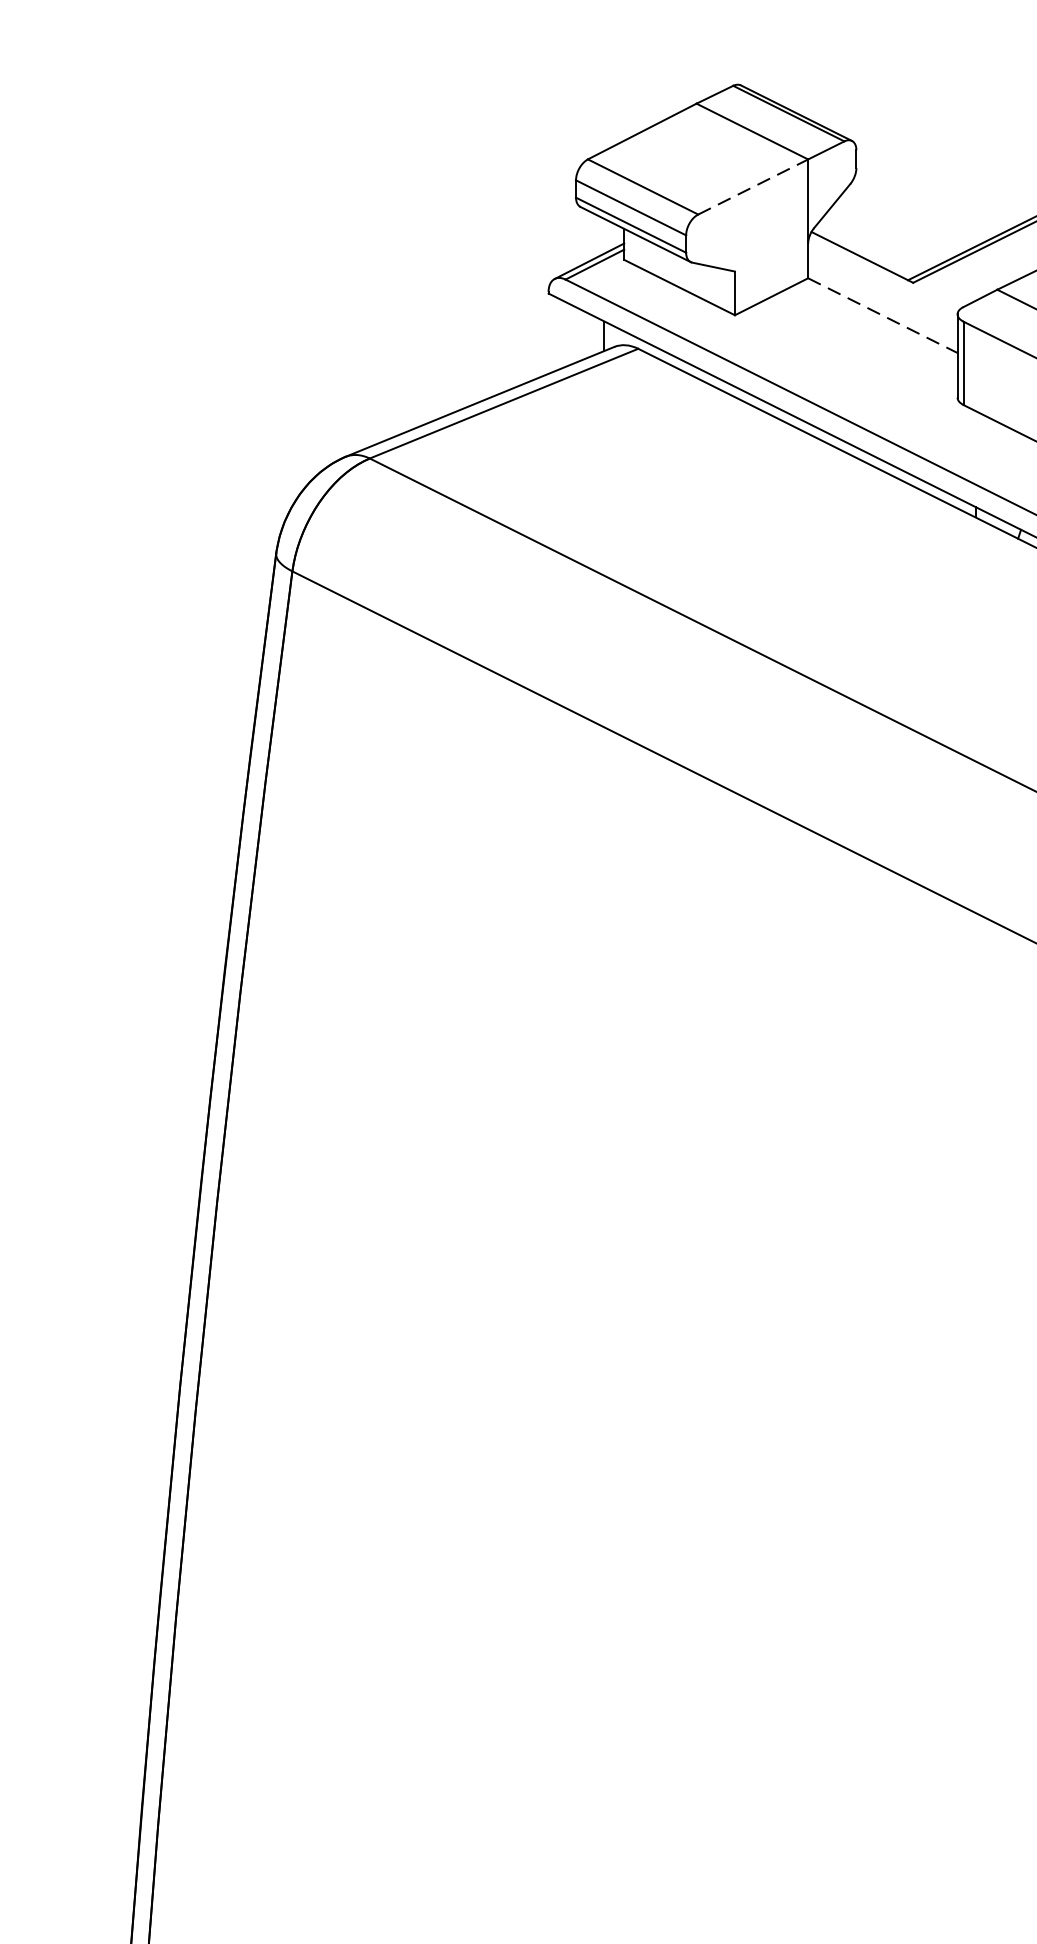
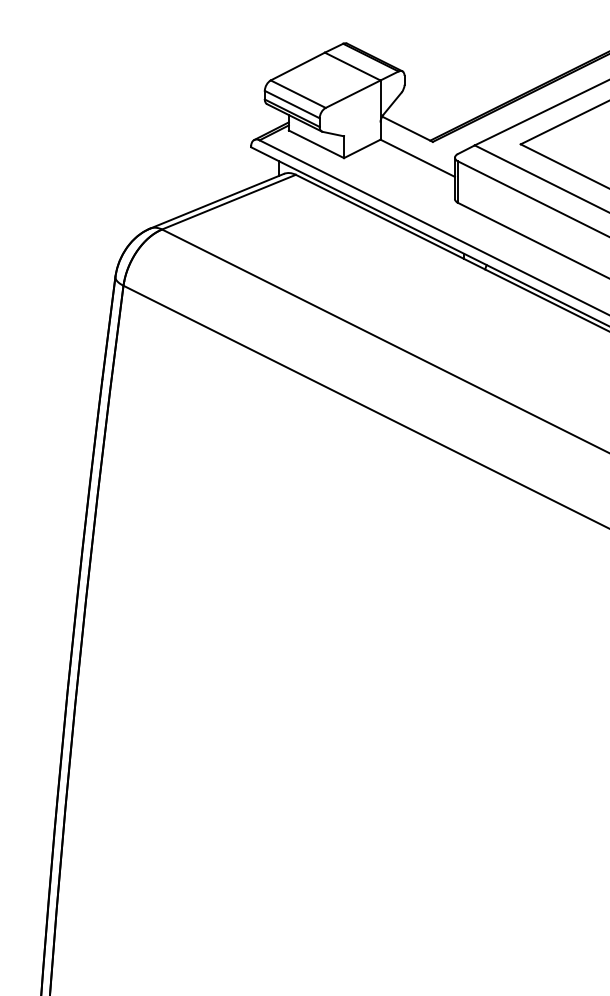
line: (753, 187) -> (353, 94), dashed -> solid
line: (882, 316) -> (417, 158), dashed -> solid

